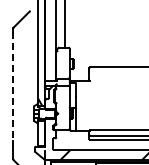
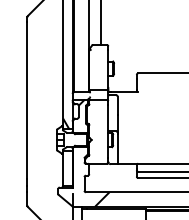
line: (13, 86) -> (27, 100), dashed -> solid

